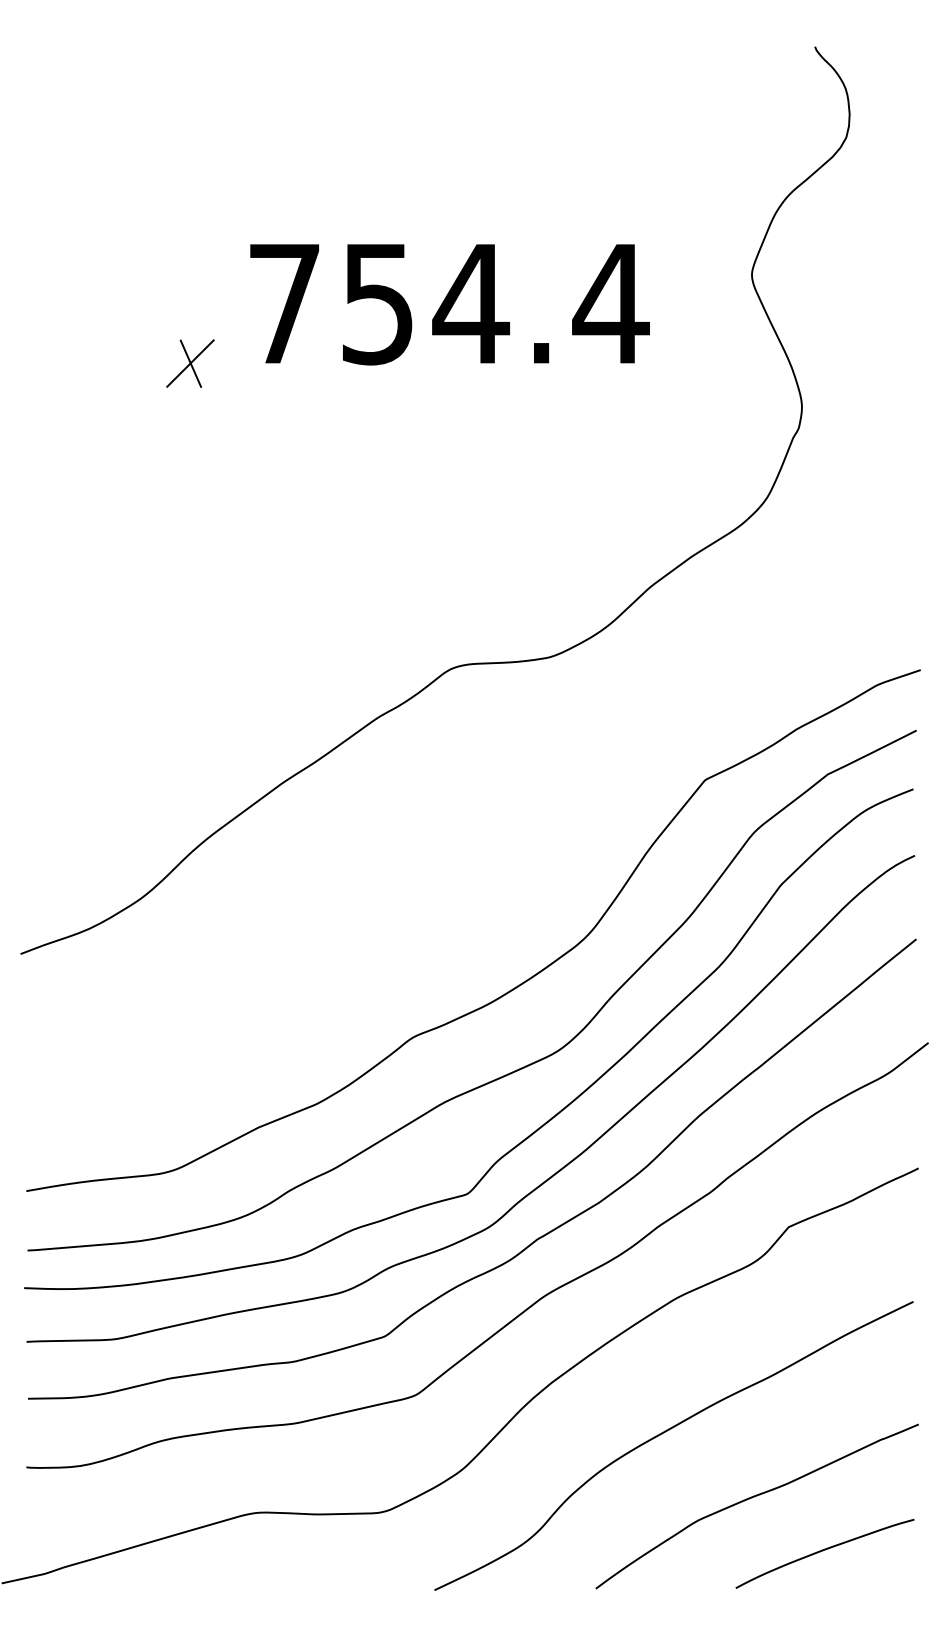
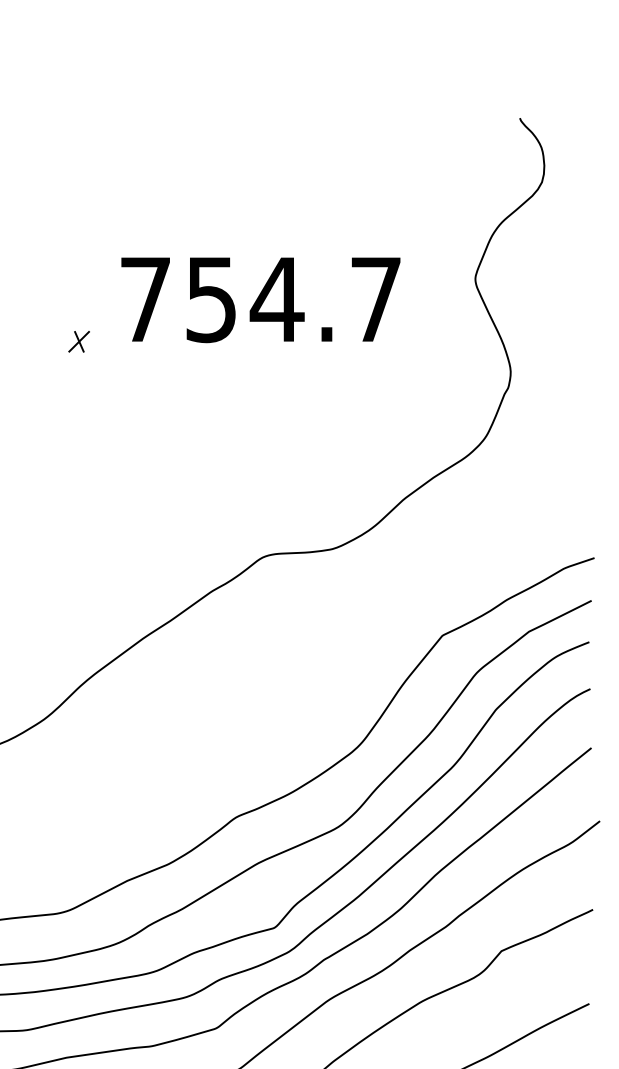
text: (610, 303) -> (375, 299), 754.4 -> 754.7
part: (190, 363) -> (79, 341), size x0.6

